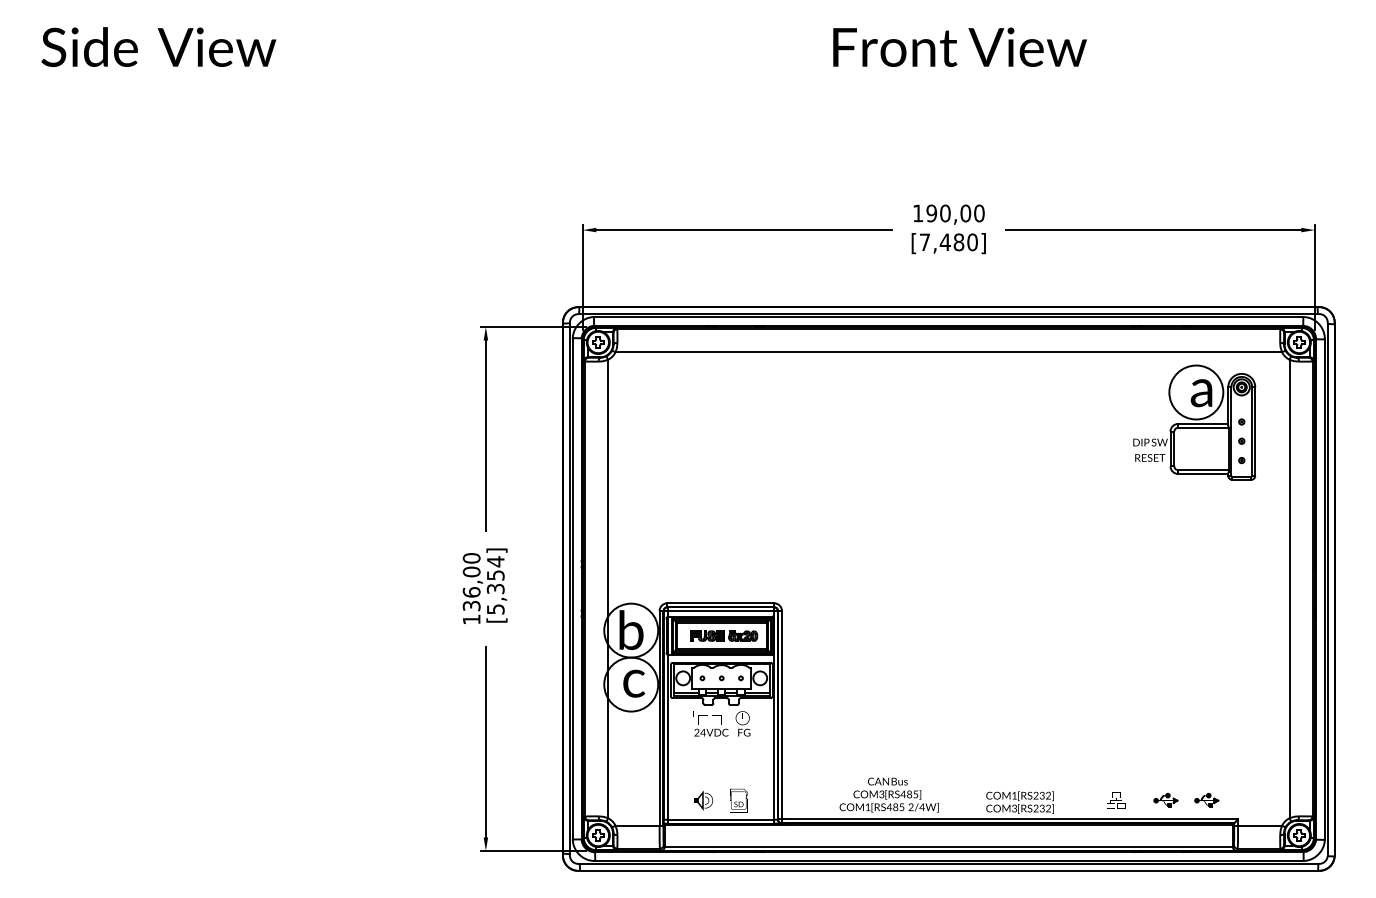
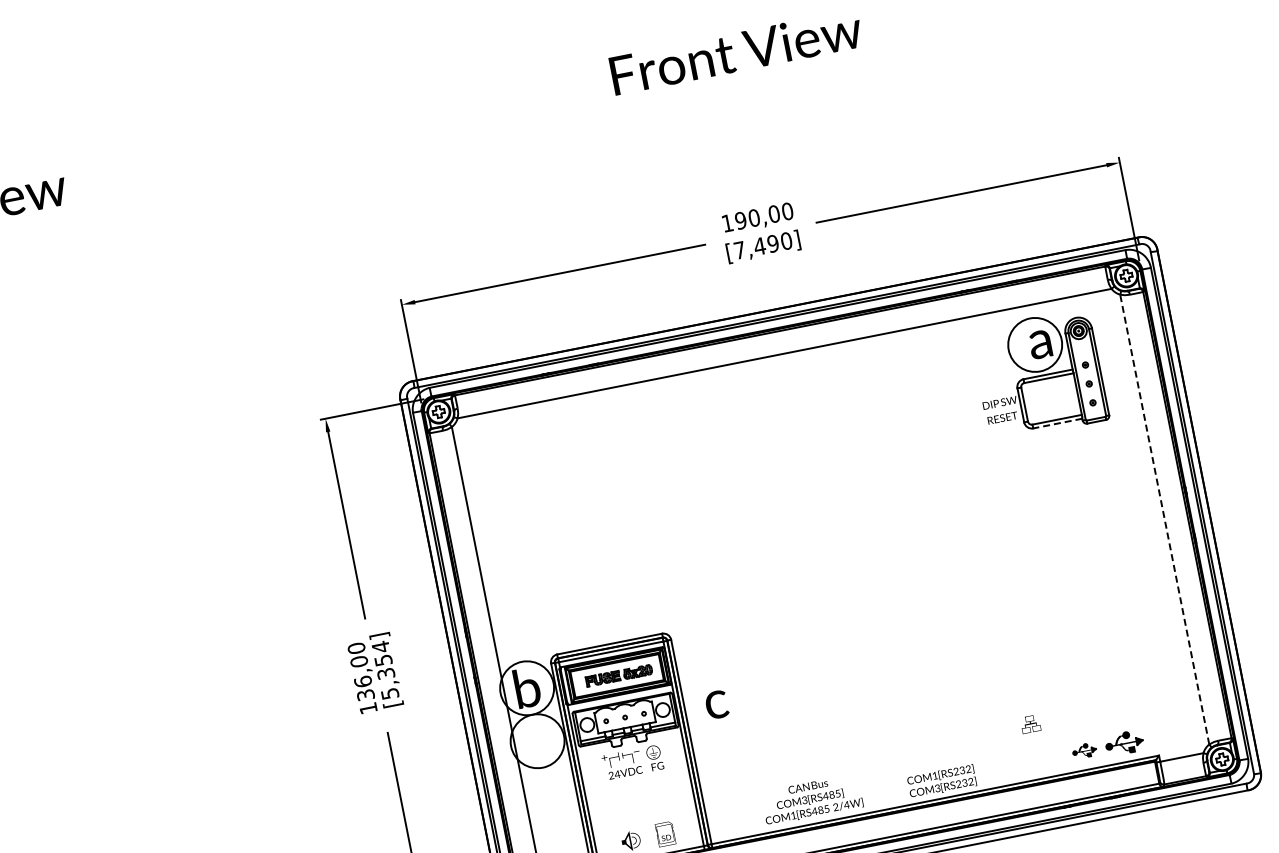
text: (958, 242) -> (772, 243), [7,480] -> [7,490]
line: (1202, 474) -> (1057, 424), solid -> dashed
line: (1289, 588) -> (1164, 519), solid -> dashed
text: (634, 683) -> (717, 704), moved
part: (1206, 799) -> (1124, 742), size x1.6
part: (1116, 800) -> (1030, 723), moved

